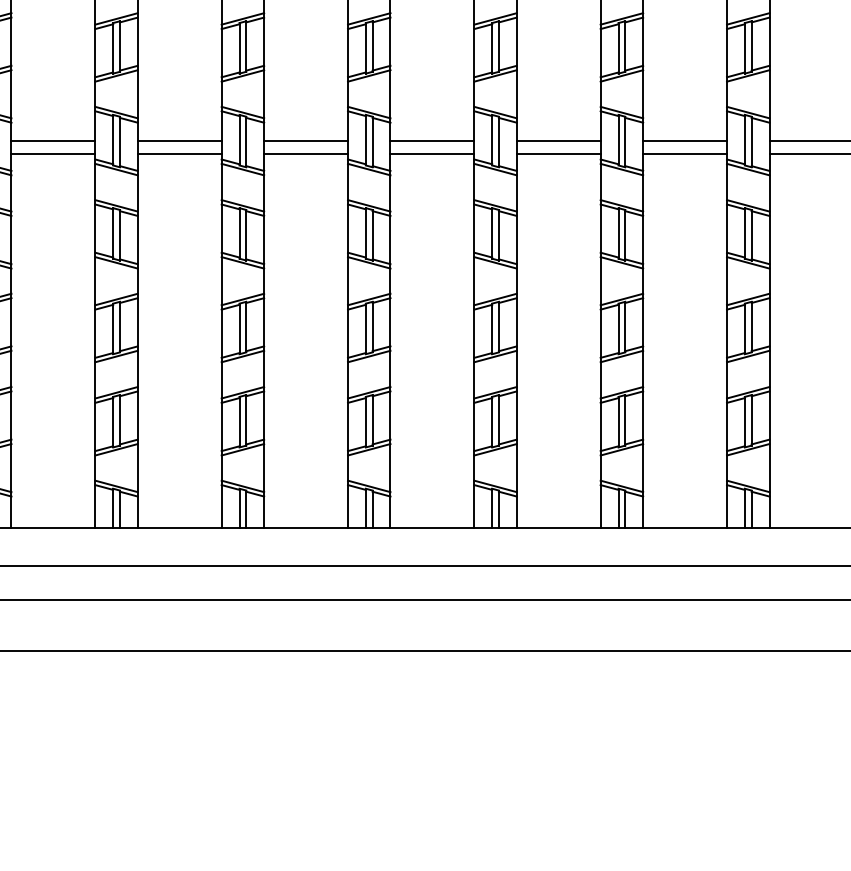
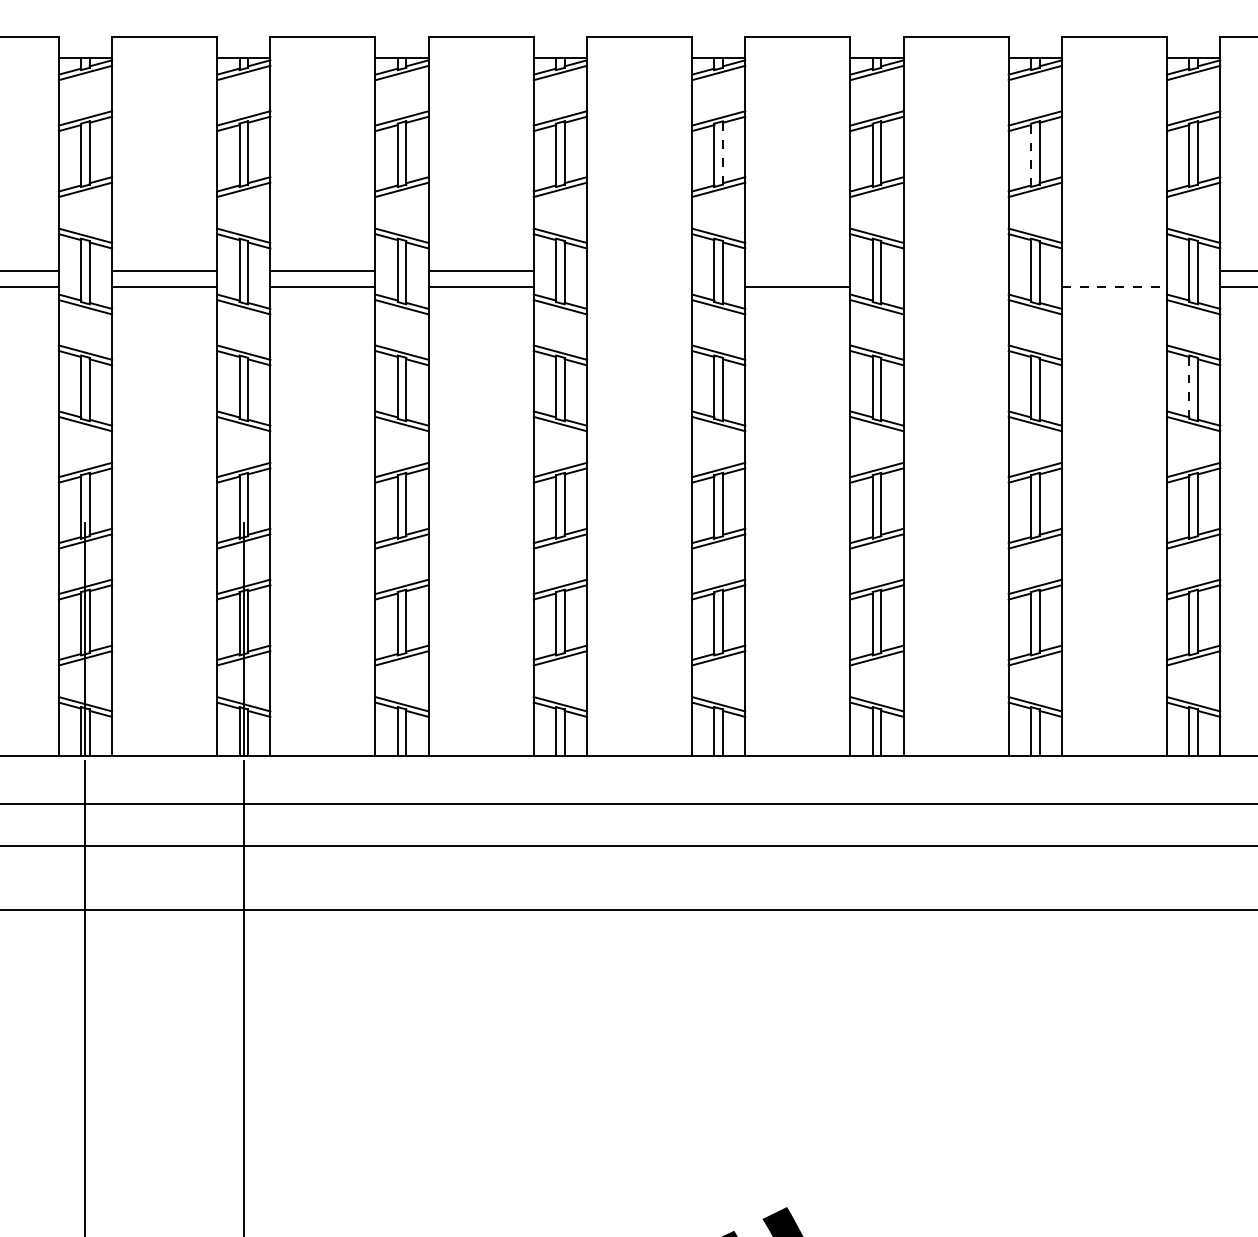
line: (372, 46) -> (722, 153), solid -> dashed
line: (618, 48) -> (1031, 155), solid -> dashed
line: (306, 141) -> (639, 271), removed
line: (432, 141) -> (797, 271), removed
line: (558, 141) -> (955, 271), removed
line: (685, 141) -> (1114, 271), removed
line: (306, 153) -> (639, 287), removed
line: (558, 153) -> (955, 287), removed
line: (685, 153) -> (1114, 287), solid -> dashed
line: (744, 233) -> (1189, 387), solid -> dashed

